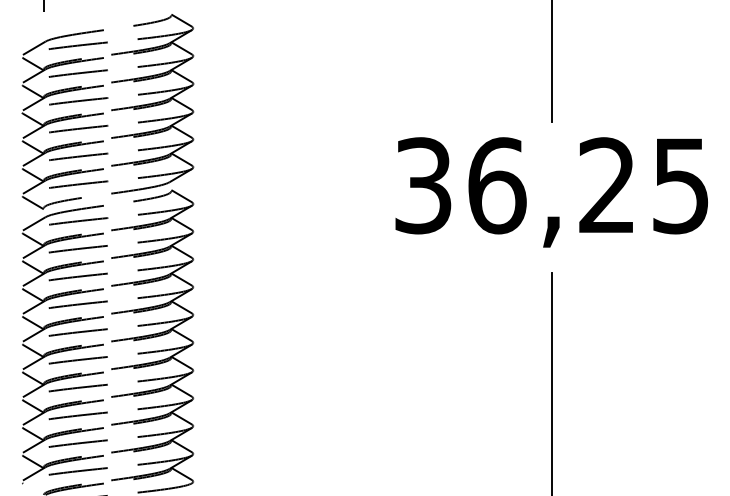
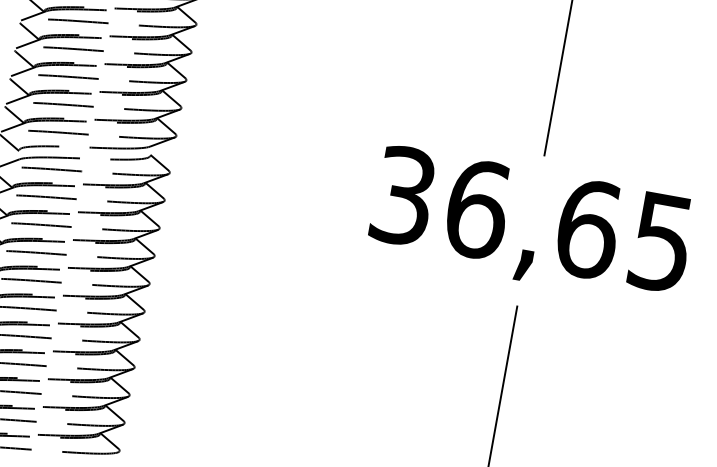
text: (608, 185) -> (589, 229), 36,25 -> 36,65

